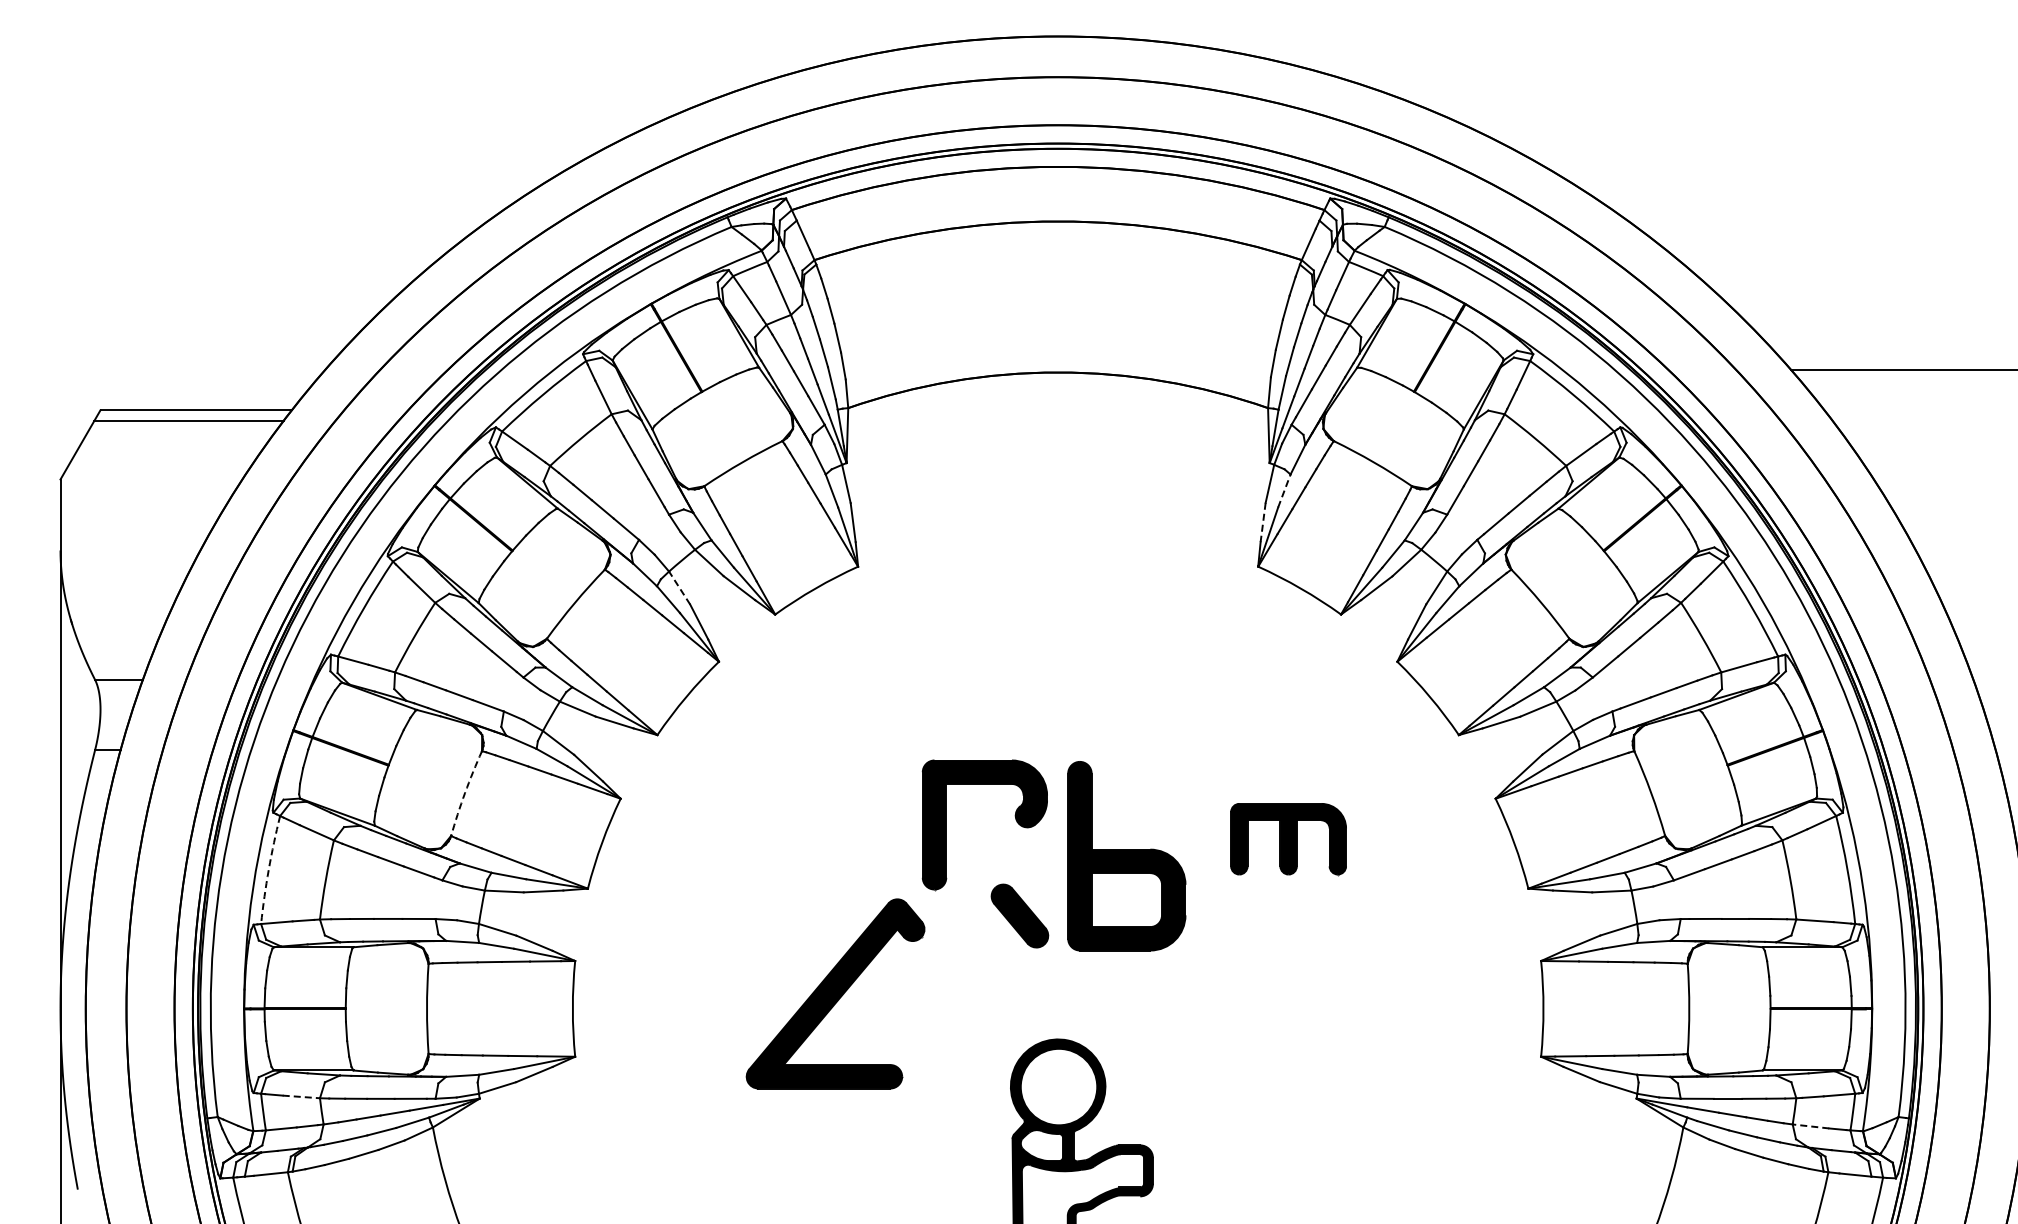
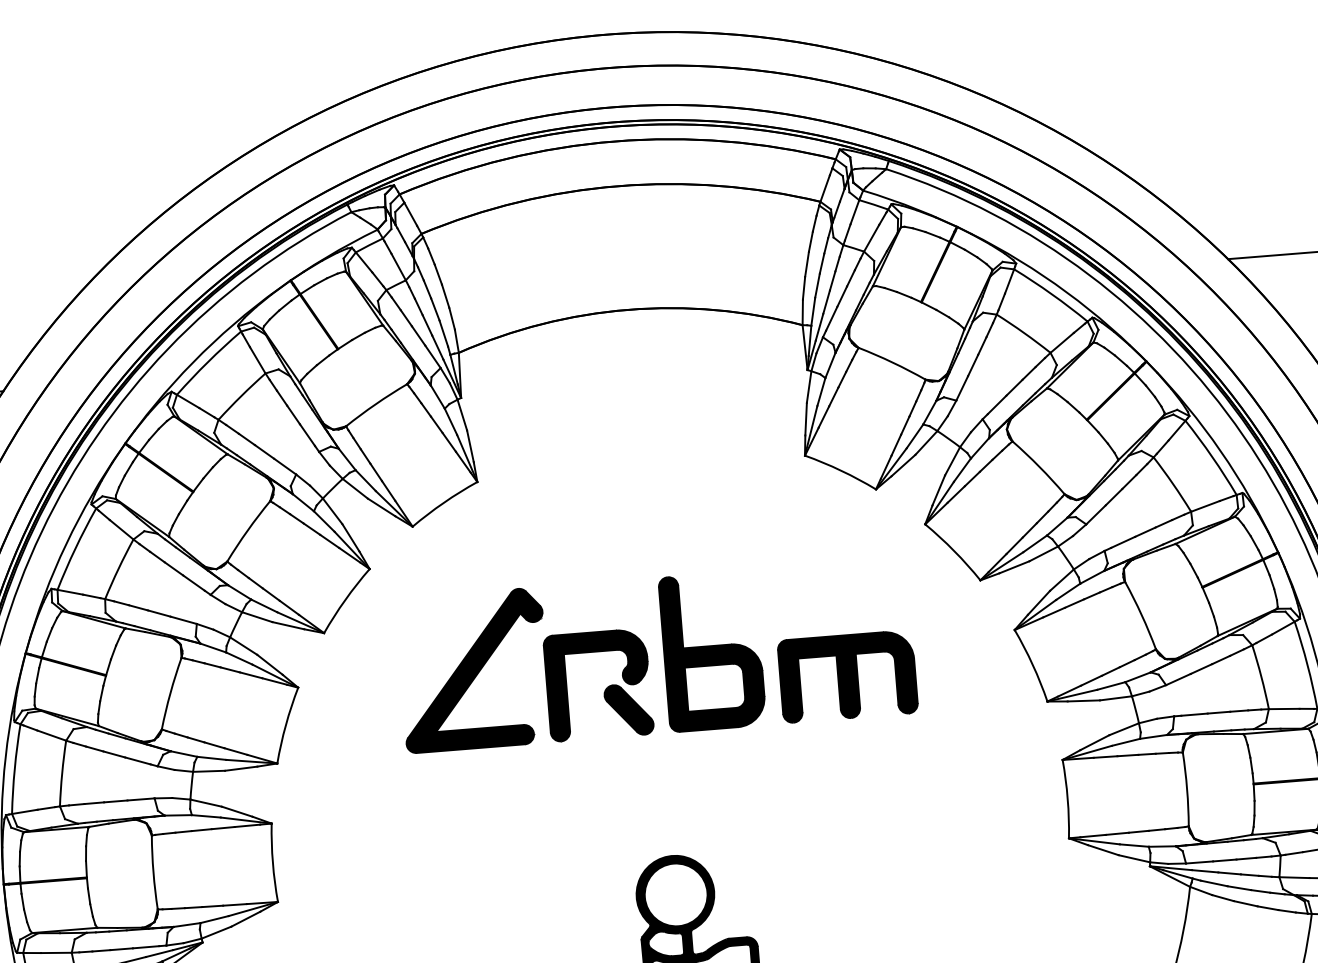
line: (1284, 491) -> (821, 392), dashed -> solid
line: (1263, 522) -> (806, 419), dashed -> solid
line: (679, 588) -> (332, 511), dashed -> solid
arc: (465, 793) -> (170, 693), dashed -> solid
part: (1288, 839) -> (847, 677), size x1.43
part: (1126, 856) -> (712, 651), moved
arc: (268, 869) -> (14, 768), dashed -> solid
part: (1019, 915) -> (628, 709), moved
part: (835, 993) -> (473, 670), moved
line: (301, 1096) -> (56, 952), dashed -> solid
line: (1810, 1126) -> (1294, 877), dashed -> solid

